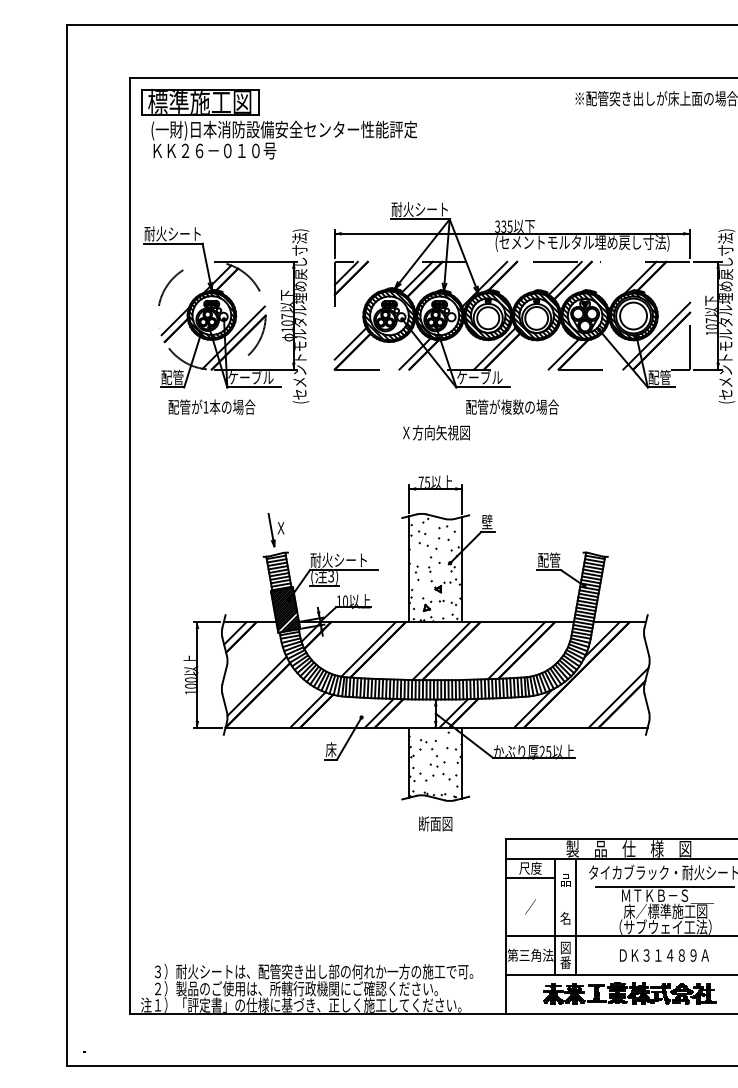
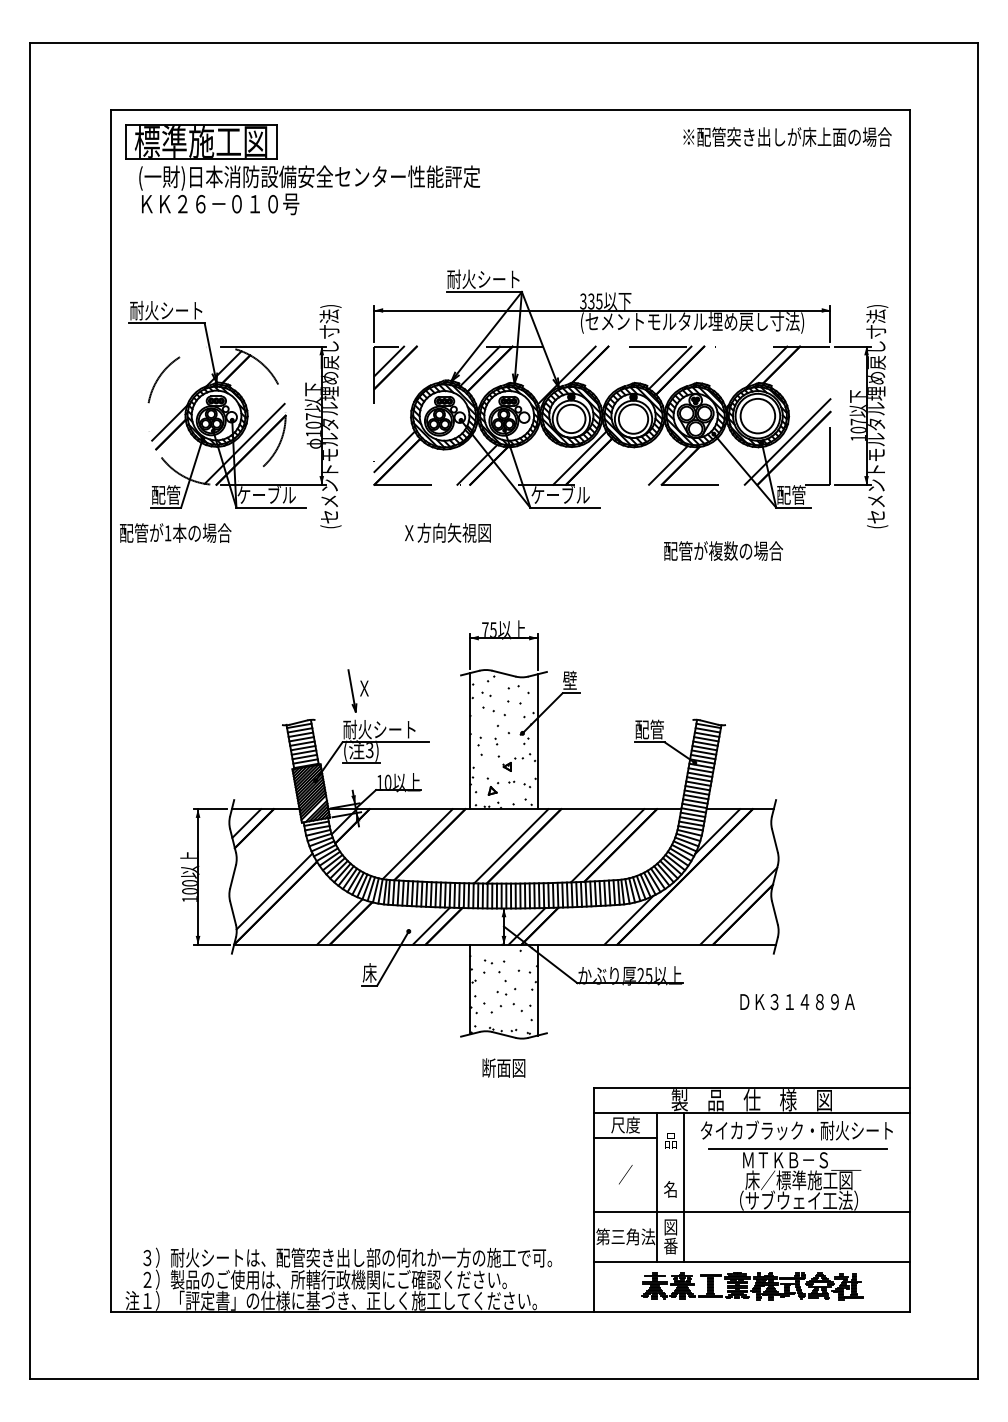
text: (211, 406) -> (175, 532), moved
text: (512, 406) -> (723, 550), moved
text: (436, 432) -> (447, 532), moved
part: (275, 529) -> (357, 690), moved
text: (664, 955) -> (797, 1002), moved

